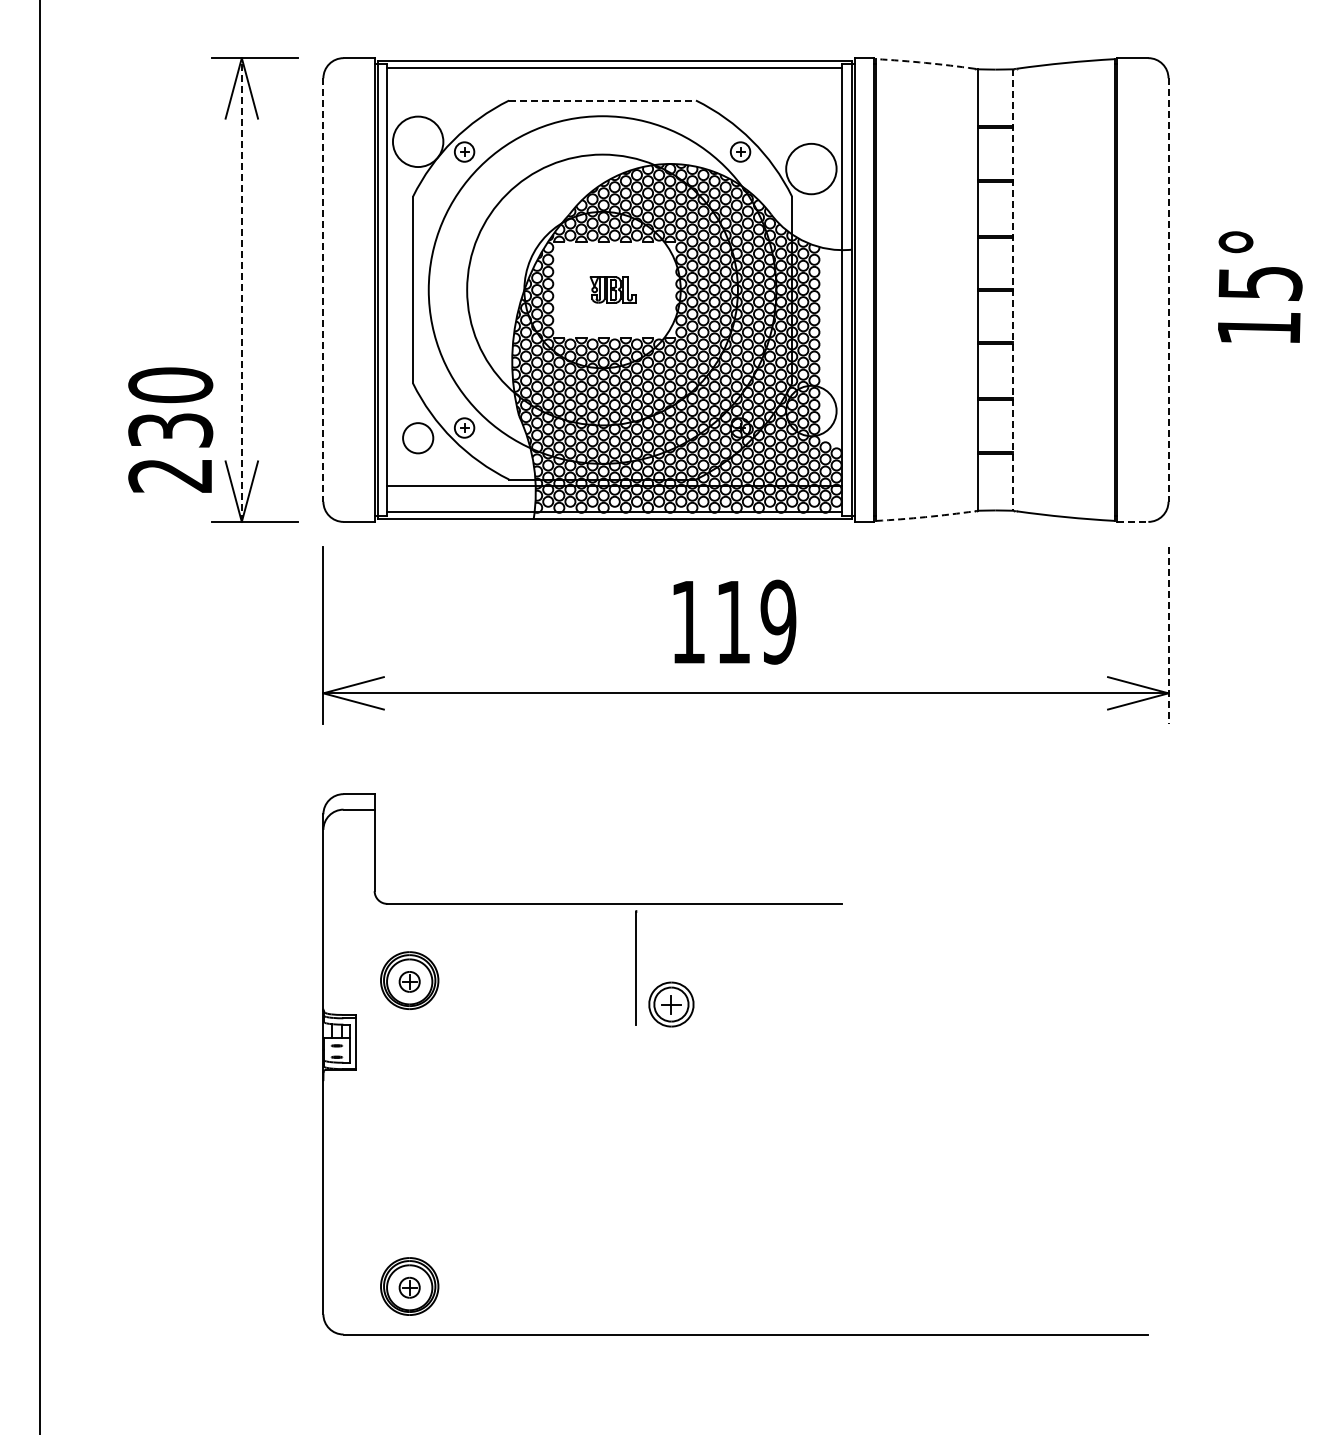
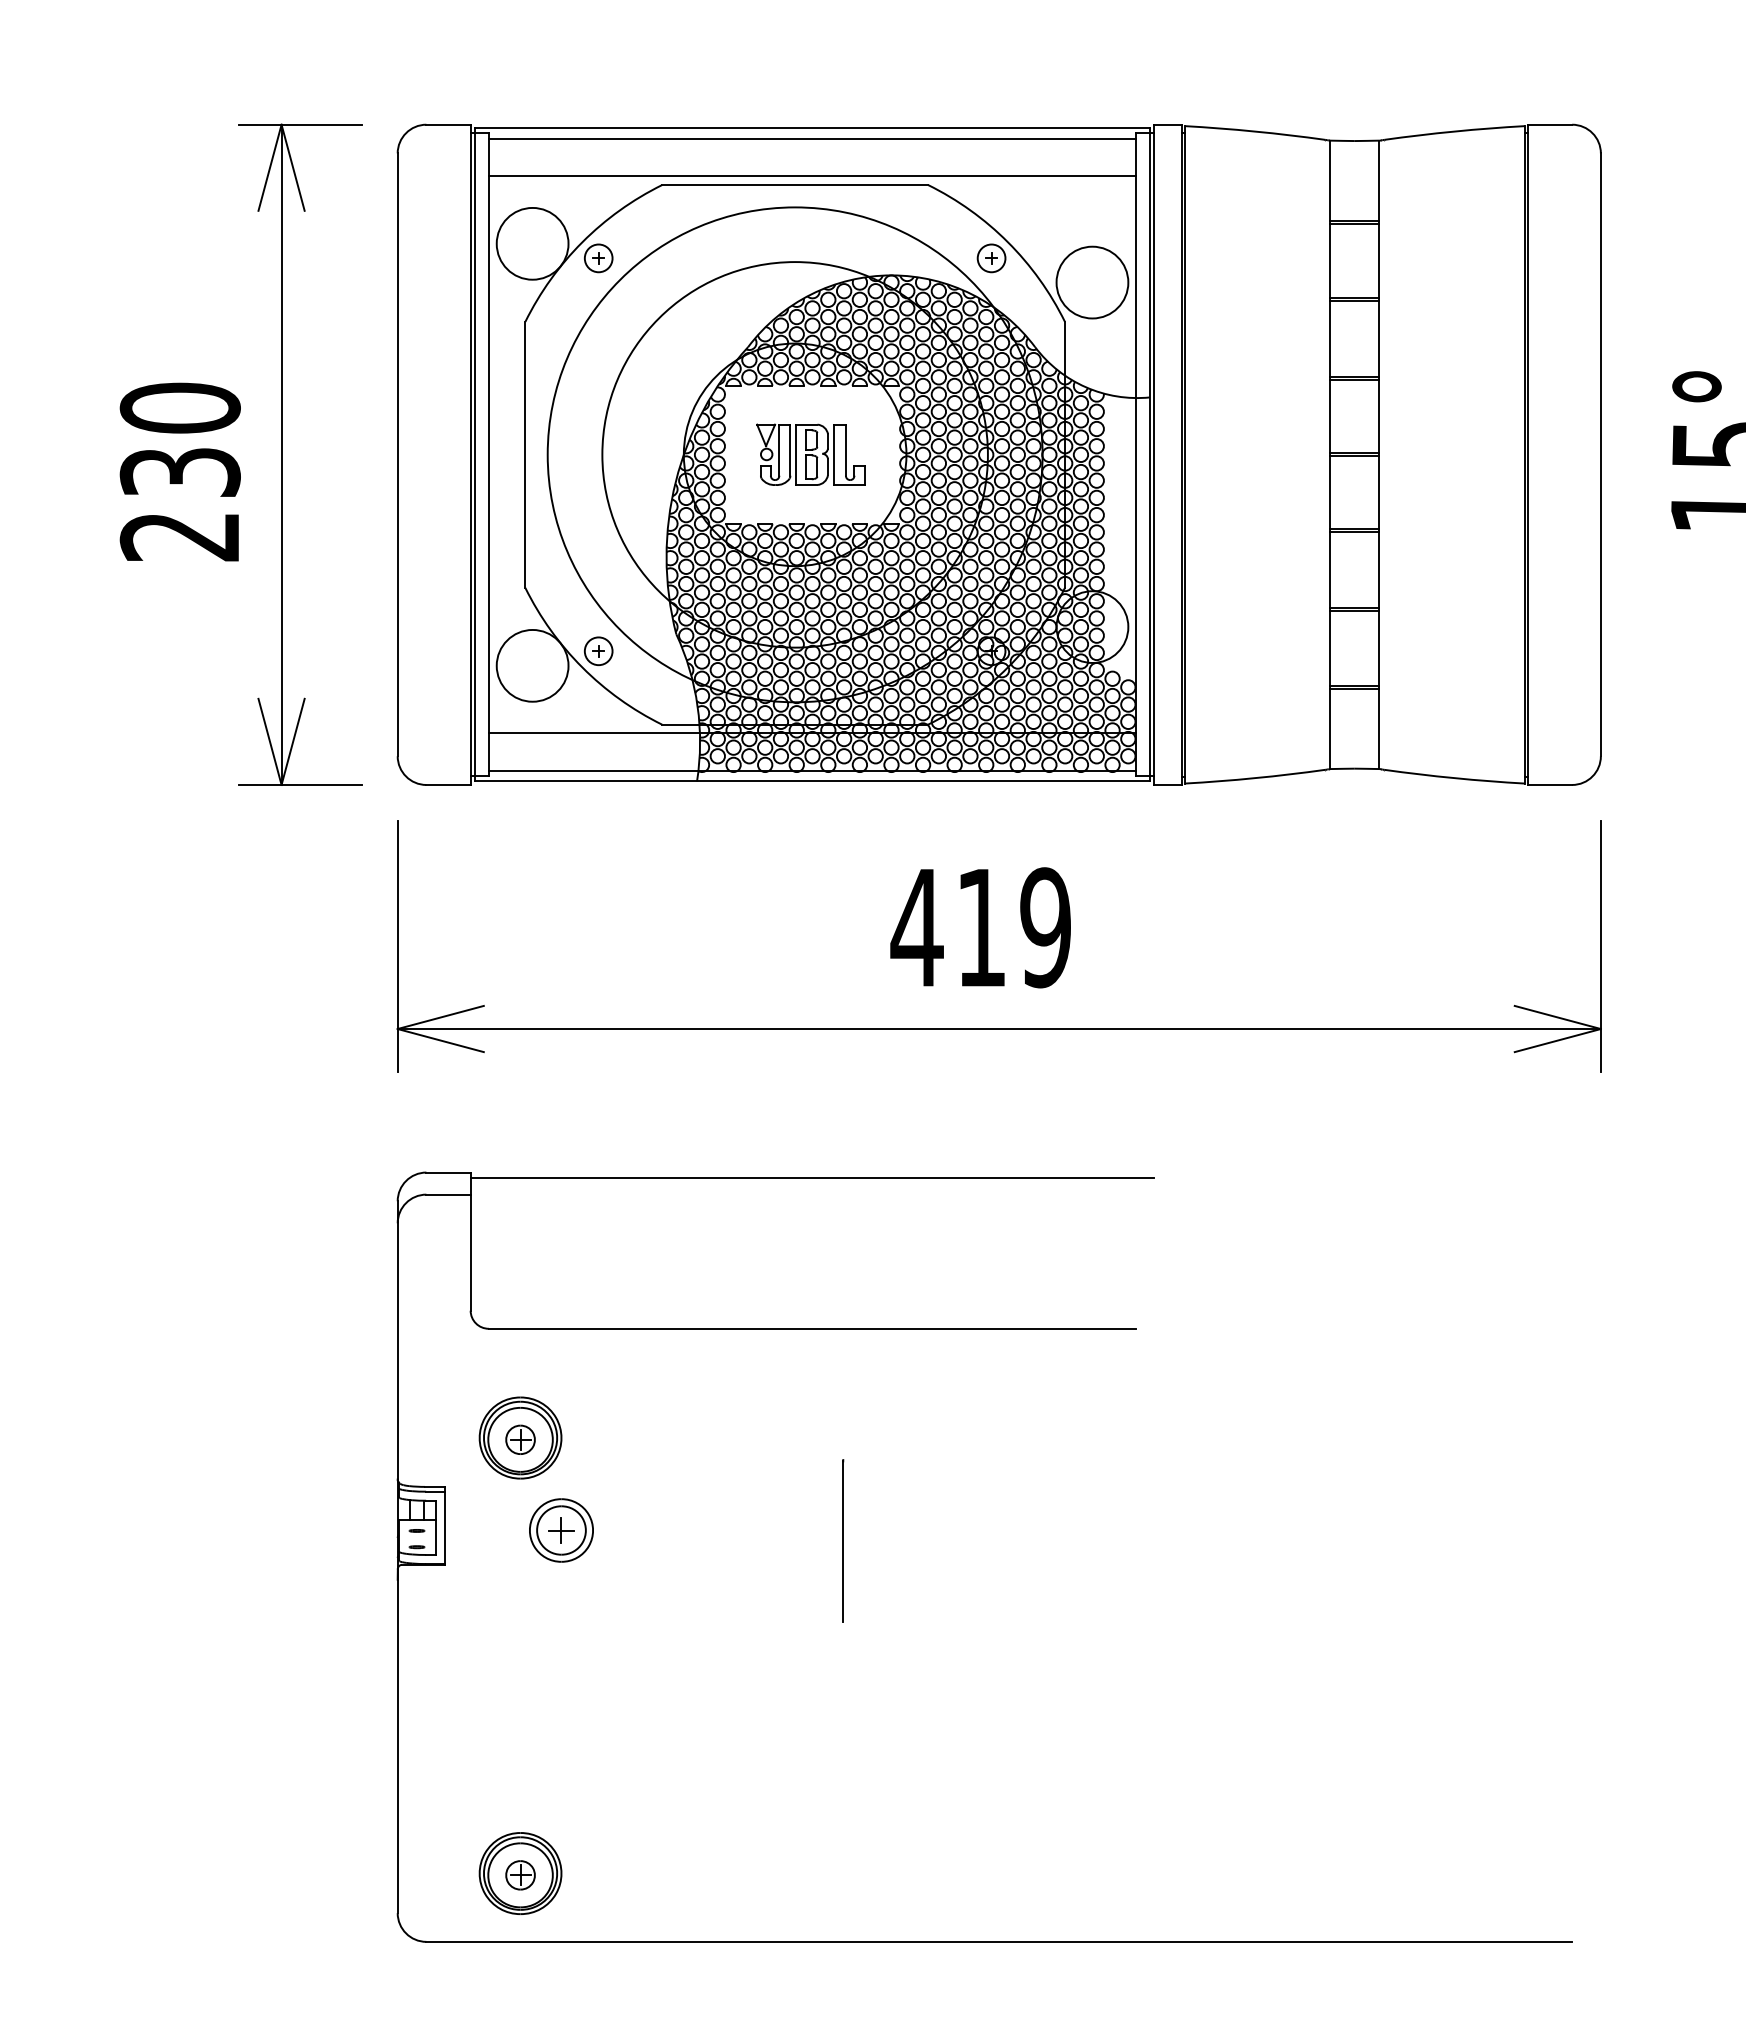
arc: (925, 62) -> (1254, 130), dashed -> solid
line: (614, 94) -> (812, 176), added
line: (603, 100) -> (796, 185), dashed -> solid
part: (612, 289) -> (809, 454), size x1.67
line: (241, 290) -> (281, 455), dashed -> solid
line: (323, 290) -> (397, 455), dashed -> solid
line: (1012, 290) -> (1378, 455), dashed -> solid
line: (1168, 290) -> (1600, 455), dashed -> solid
text: (170, 429) -> (180, 471), moved
circle: (417, 438) -> (531, 666), size x1.67
arc: (925, 517) -> (1254, 778), dashed -> solid
line: (1132, 521) -> (1549, 784), dashed -> solid
text: (687, 622) -> (916, 928), 119 -> 419
line: (1168, 635) -> (1600, 946), dashed -> solid
line: (614, 798) -> (812, 1178), added
line: (636, 967) -> (843, 1540), moved
part: (671, 1004) -> (561, 1530), moved

